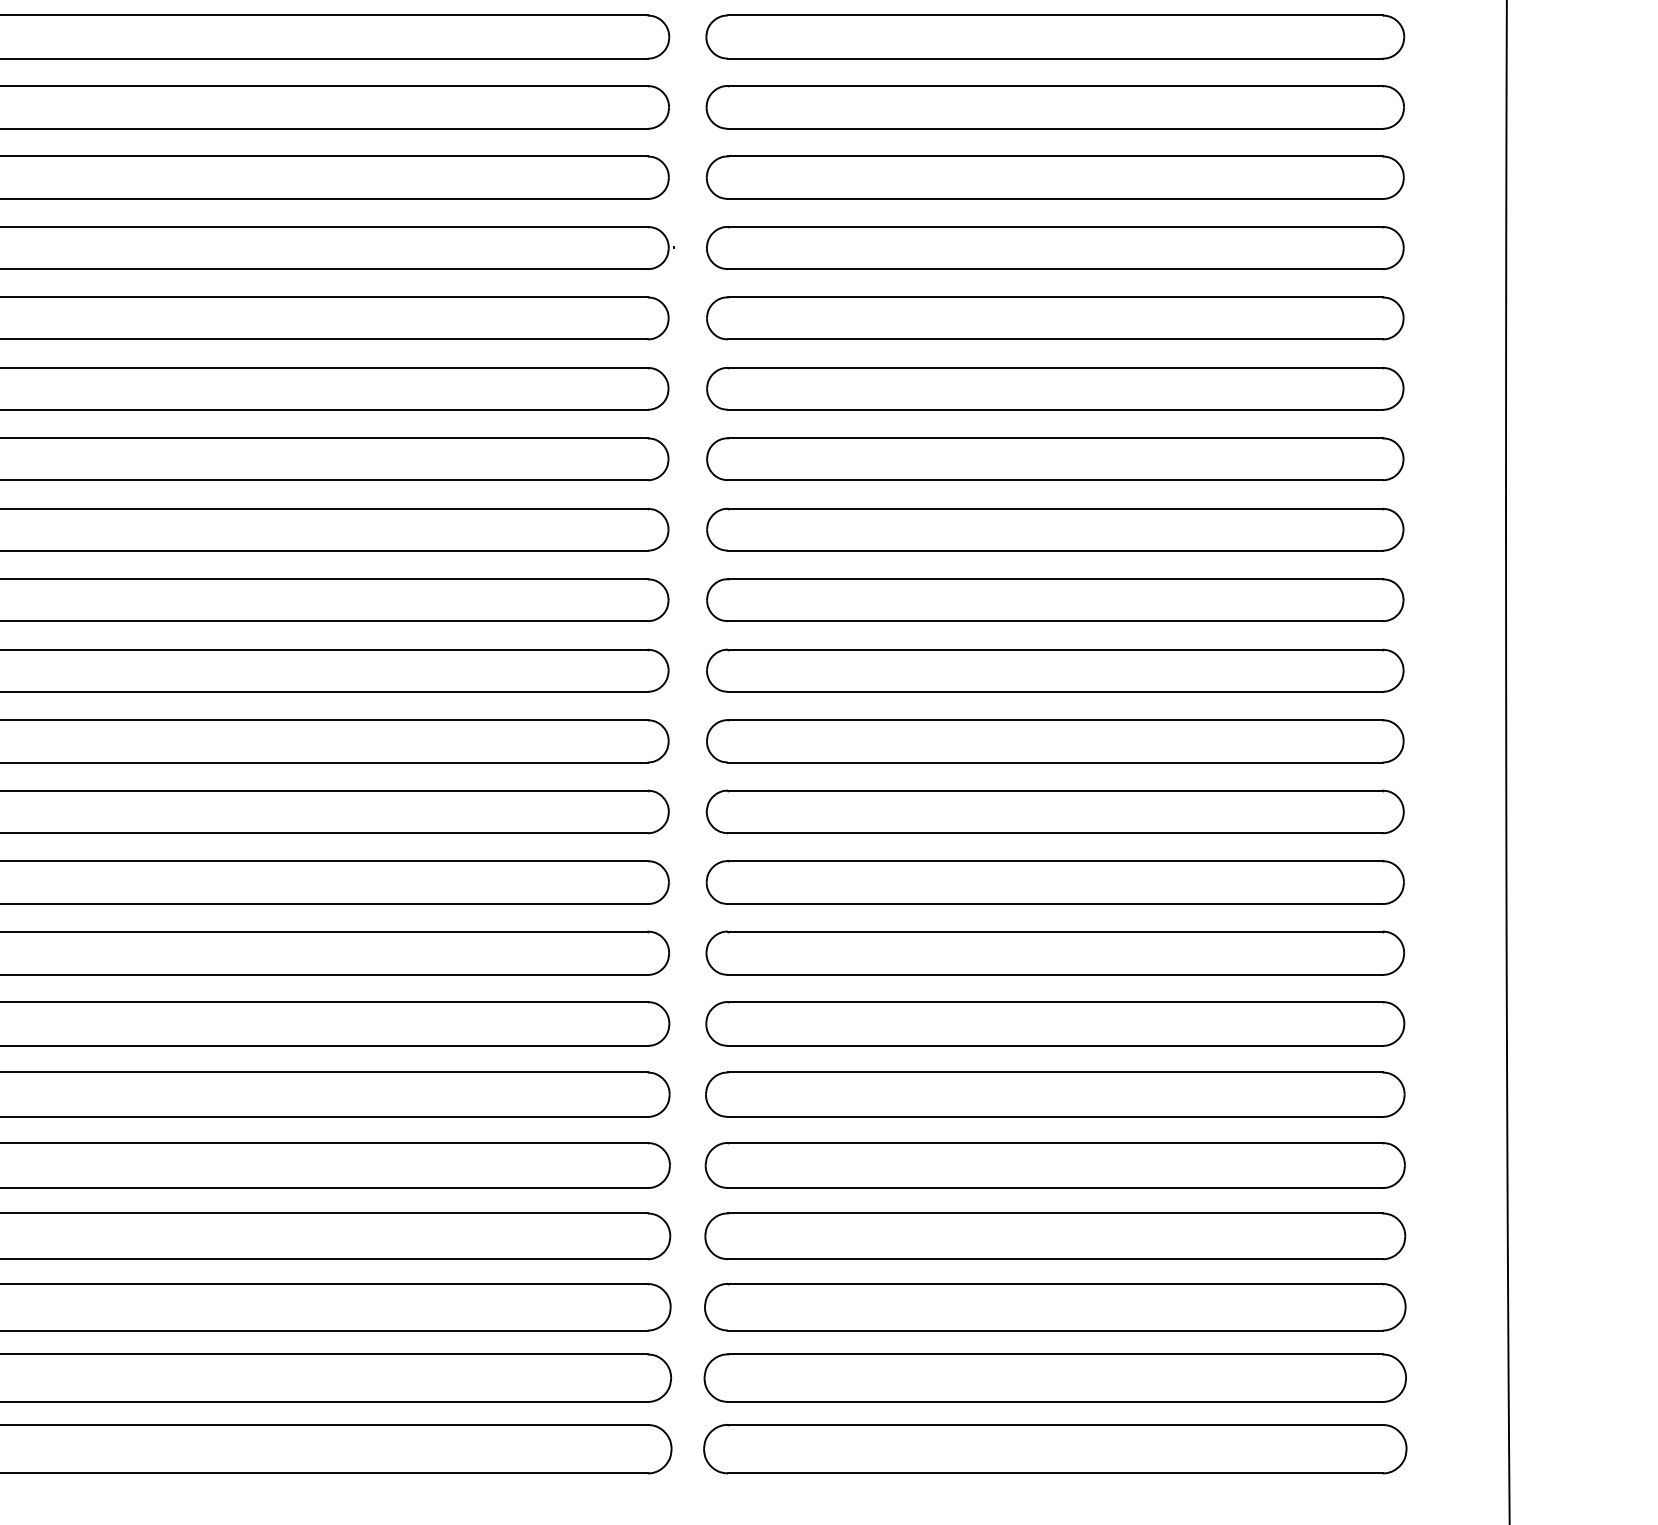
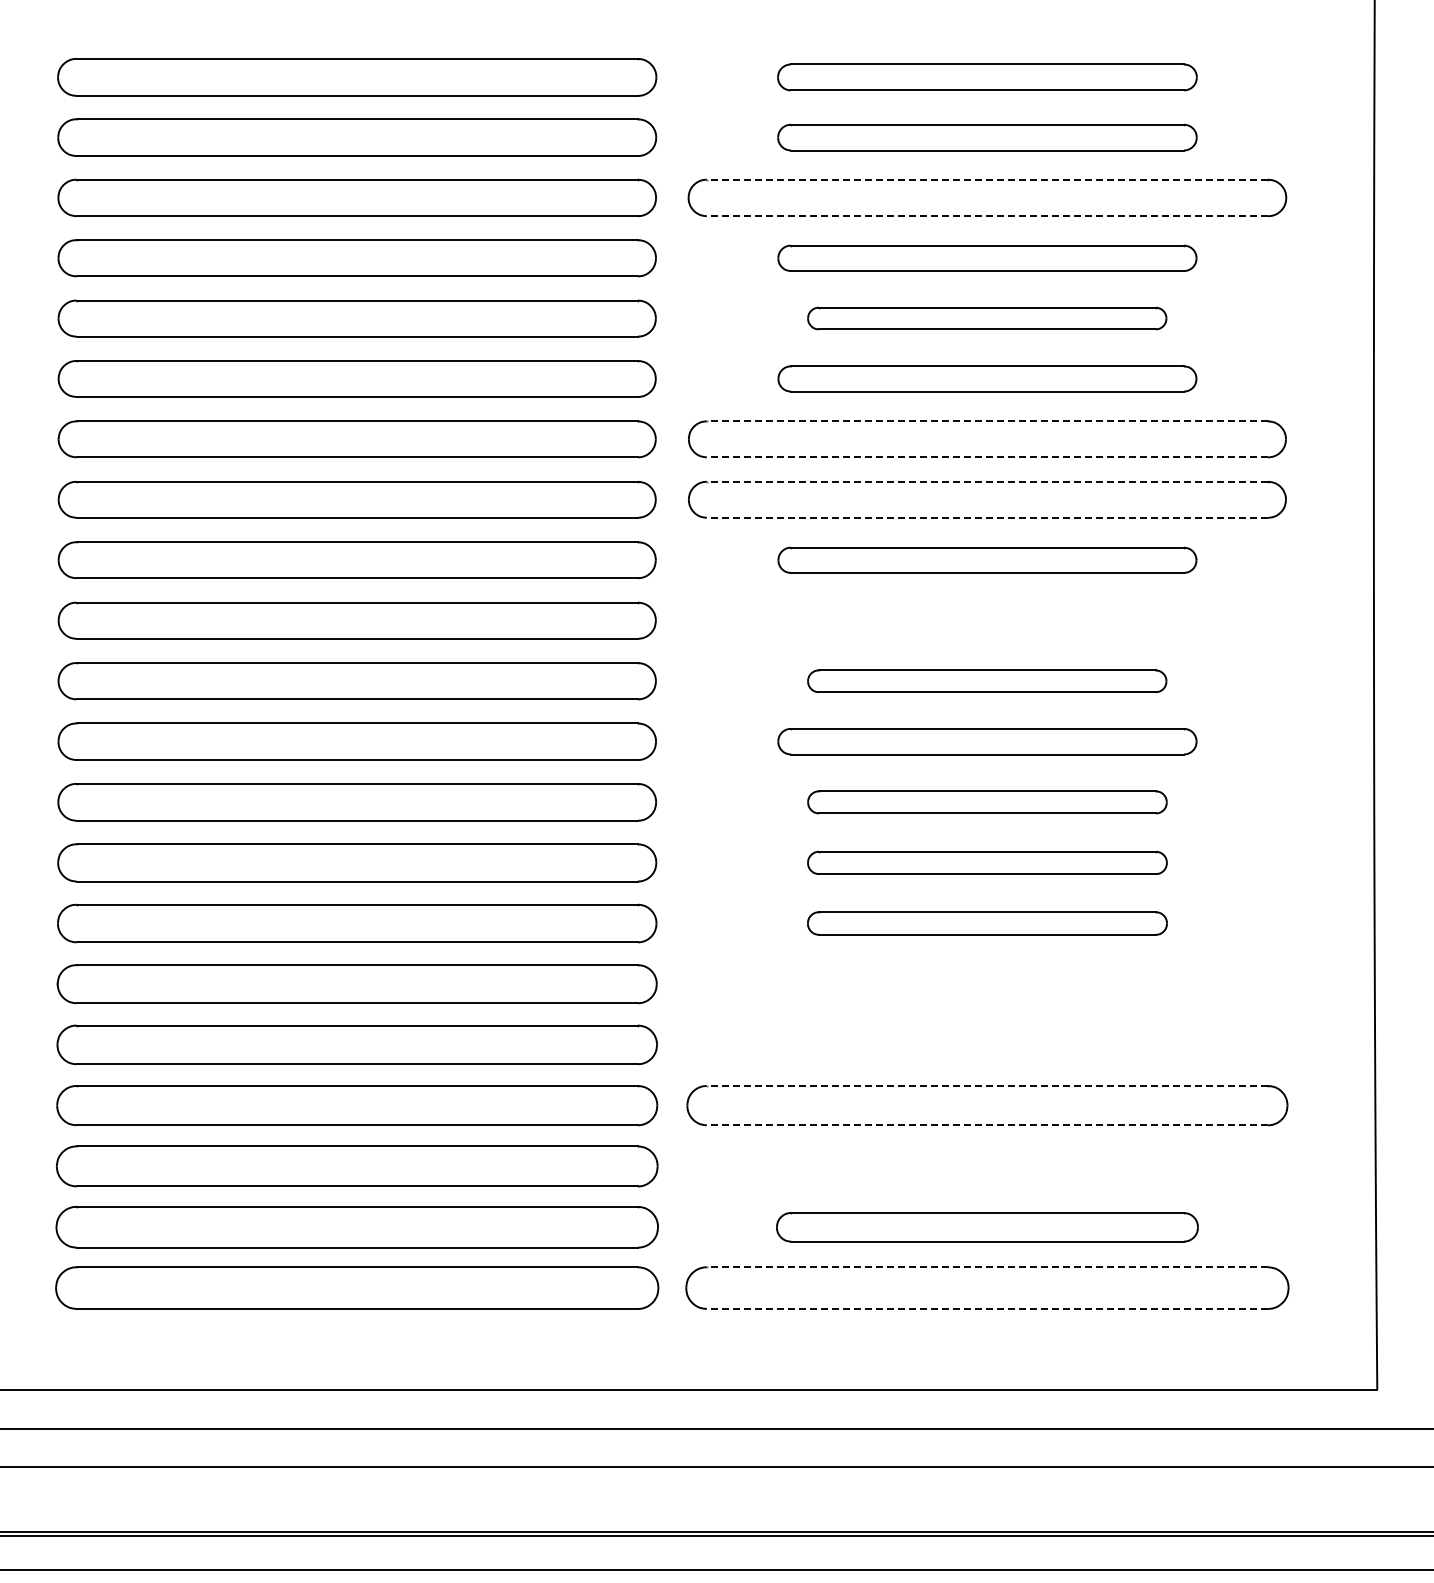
part: (1055, 37) -> (987, 77), size x0.7
part: (1055, 107) -> (987, 137), size x0.7
line: (1055, 156) -> (987, 179), solid -> dashed
line: (1055, 199) -> (987, 216), solid -> dashed
part: (1055, 248) -> (987, 258), size x0.7
part: (1054, 318) -> (986, 318), size x0.6
part: (1055, 388) -> (987, 378), size x0.7
line: (1055, 438) -> (987, 421), solid -> dashed
line: (1055, 480) -> (987, 457), solid -> dashed
line: (1055, 508) -> (987, 481), solid -> dashed
line: (1055, 550) -> (987, 517), solid -> dashed
part: (1055, 600) -> (987, 560), size x0.7
part: (1054, 670) -> (986, 620), removed
part: (1054, 741) -> (986, 681), size x0.6
part: (1055, 811) -> (987, 741), size x0.7
part: (1055, 882) -> (987, 802), size x0.6
part: (1055, 952) -> (987, 862), size x0.6
part: (1055, 1023) -> (987, 923), size x0.6
part: (1055, 1095) -> (987, 984), removed
part: (1055, 1165) -> (987, 1044), removed
line: (1055, 1212) -> (987, 1085), solid -> dashed
line: (1055, 1259) -> (987, 1125), solid -> dashed
part: (1055, 1307) -> (987, 1166), removed
part: (1055, 1378) -> (987, 1227), size x0.7
line: (1055, 1425) -> (987, 1267), solid -> dashed
line: (1055, 1472) -> (987, 1308), solid -> dashed

